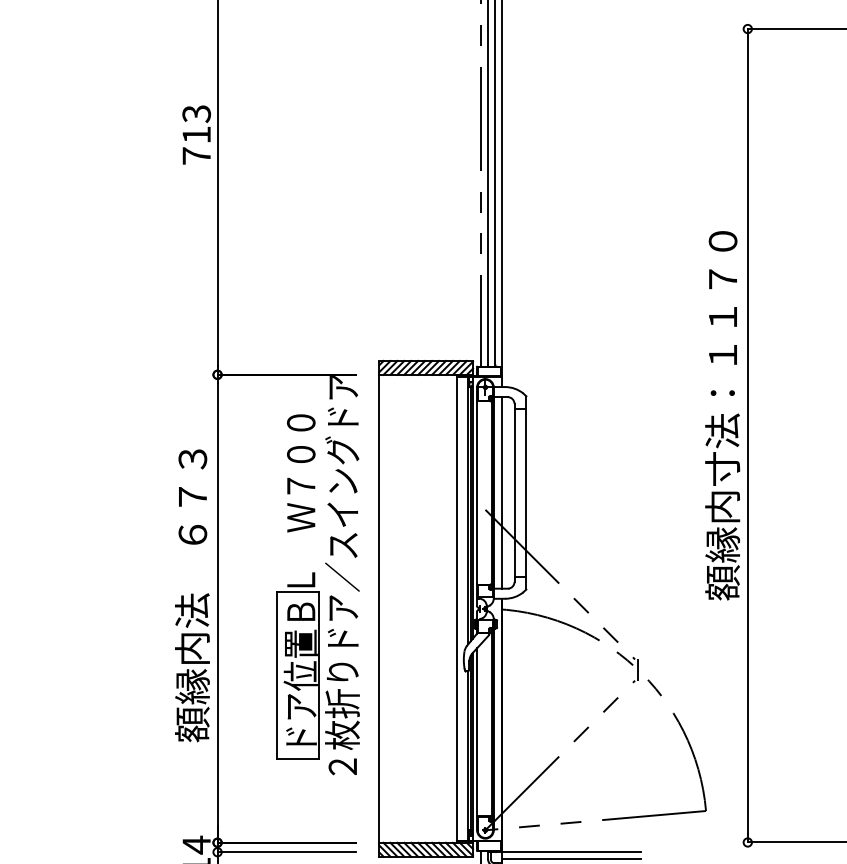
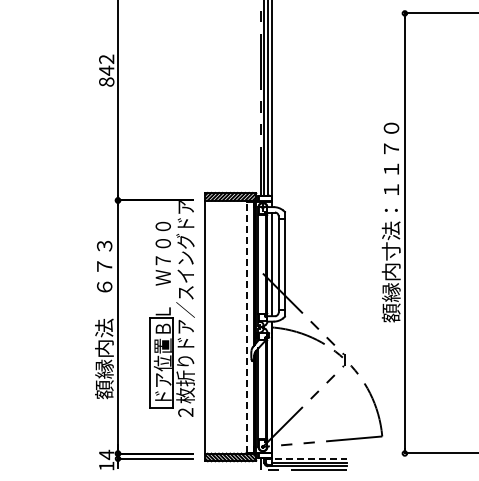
text: (196, 134) -> (106, 70), 713 -> 842
line: (456, 607) -> (247, 326), solid -> dashed
line: (565, 851) -> (306, 458), solid -> dashed

